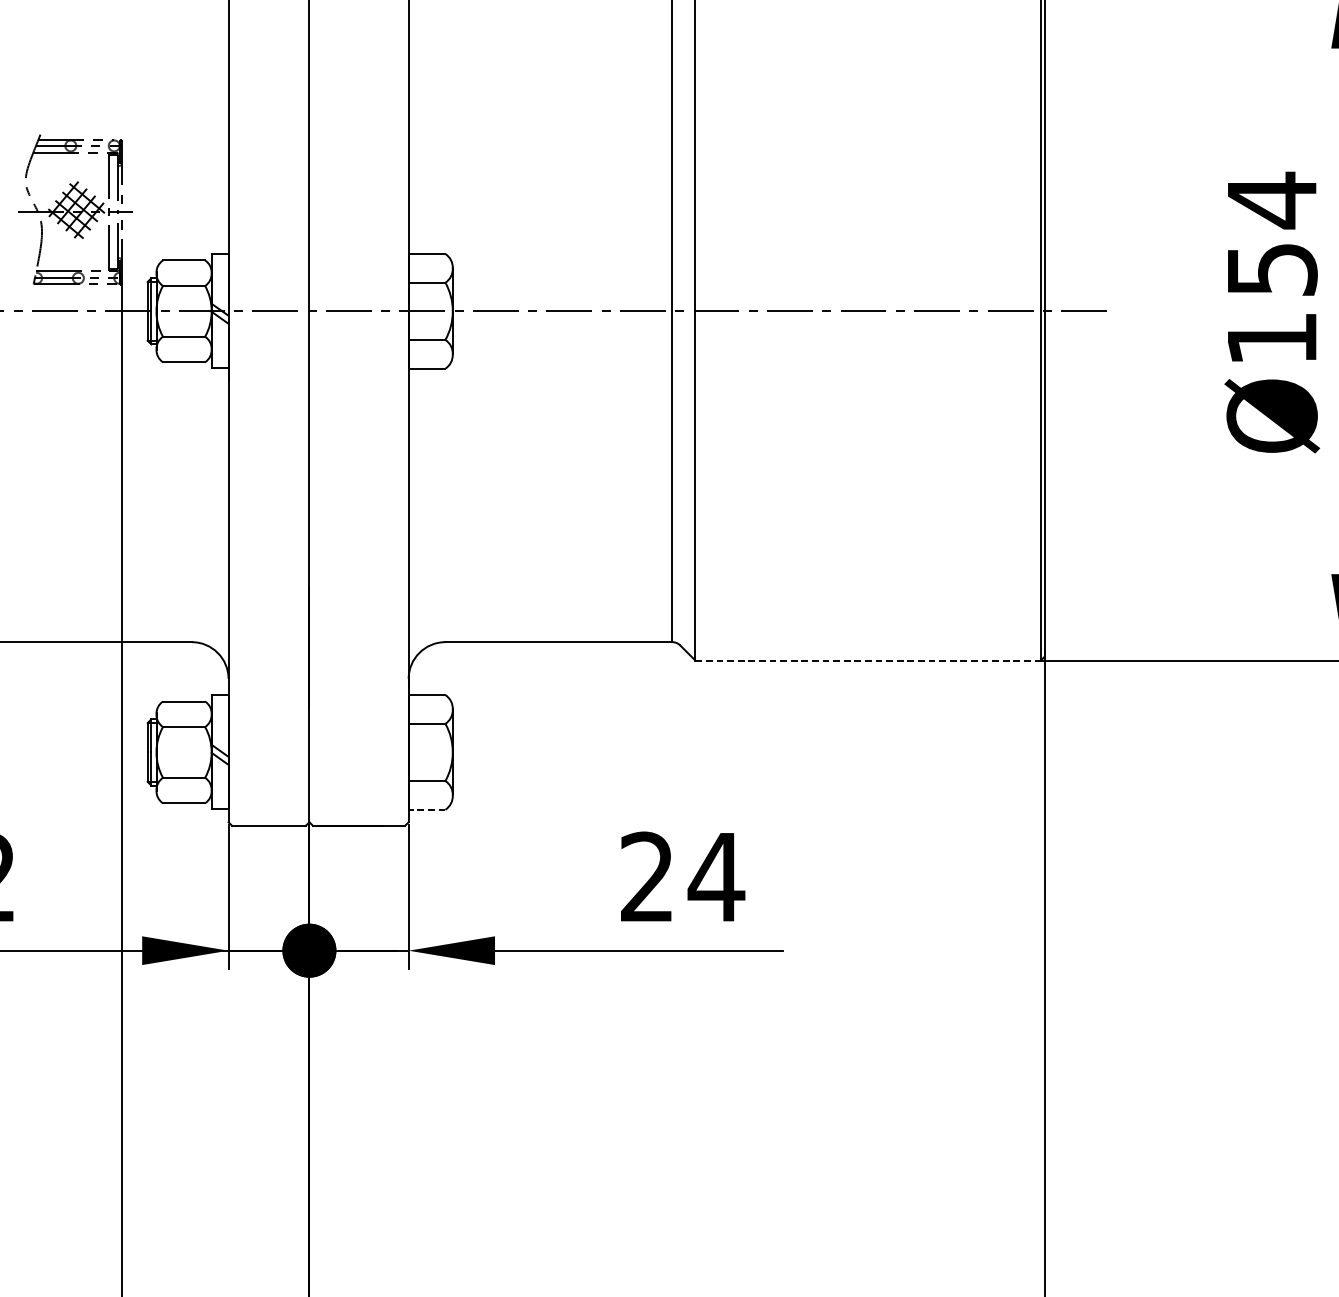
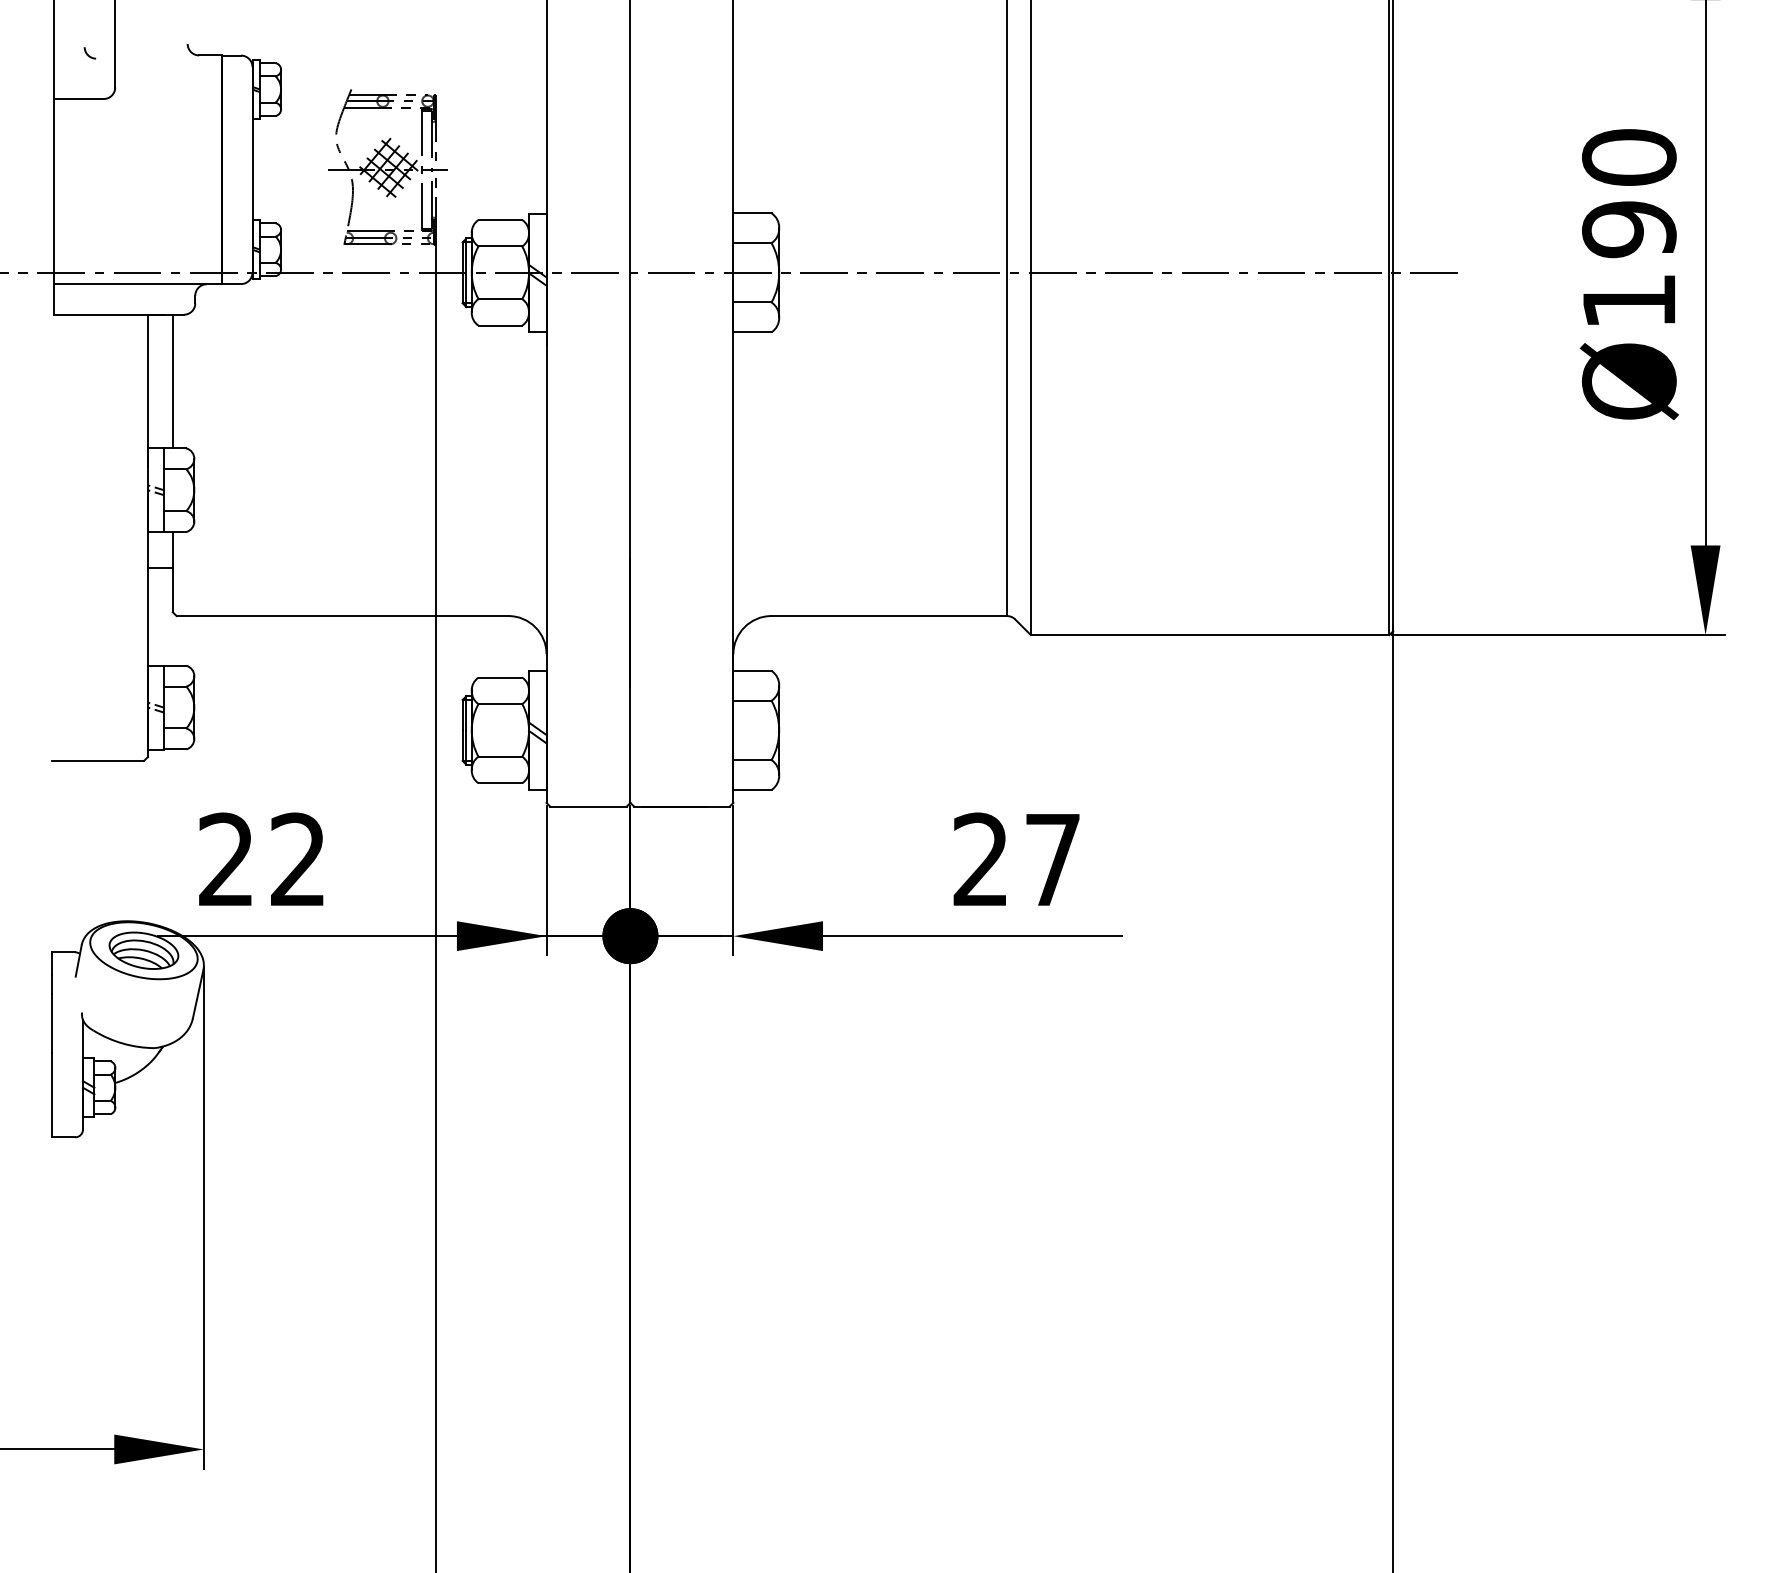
text: (1272, 234) -> (1629, 193), Ø154 -> Ø190
line: (868, 660) -> (1210, 635), dashed -> solid
line: (426, 809) -> (751, 789), dashed -> solid
text: (716, 876) -> (1052, 859), 24 -> 27

